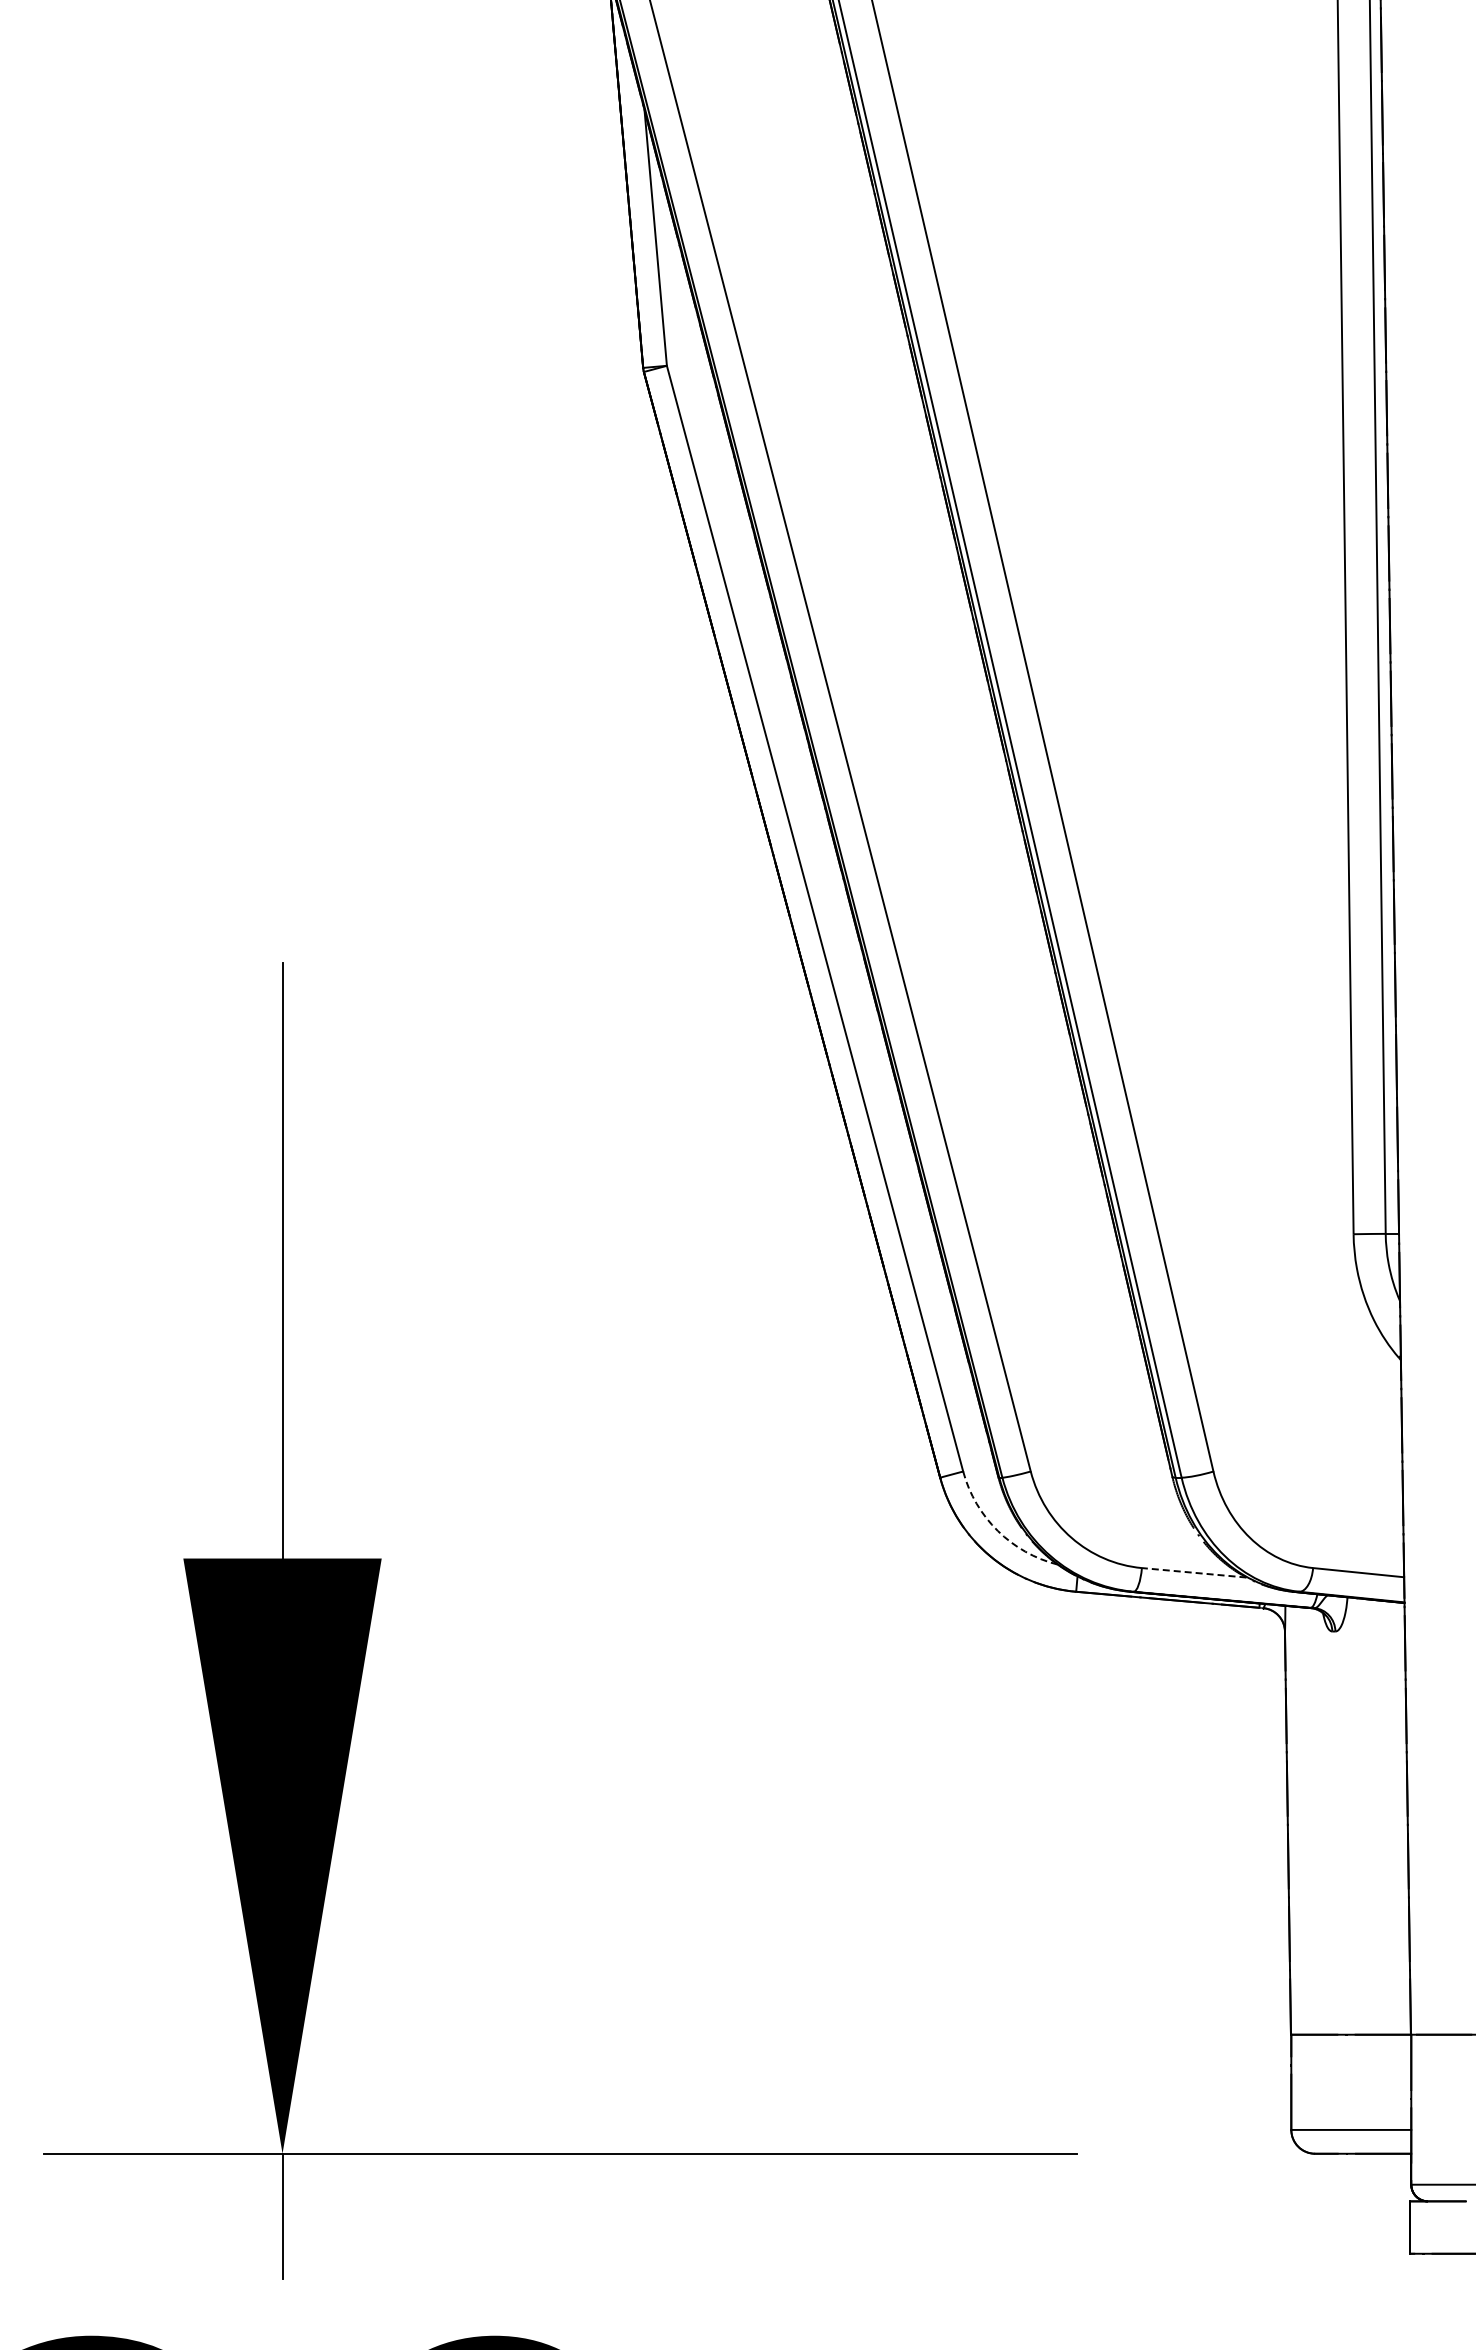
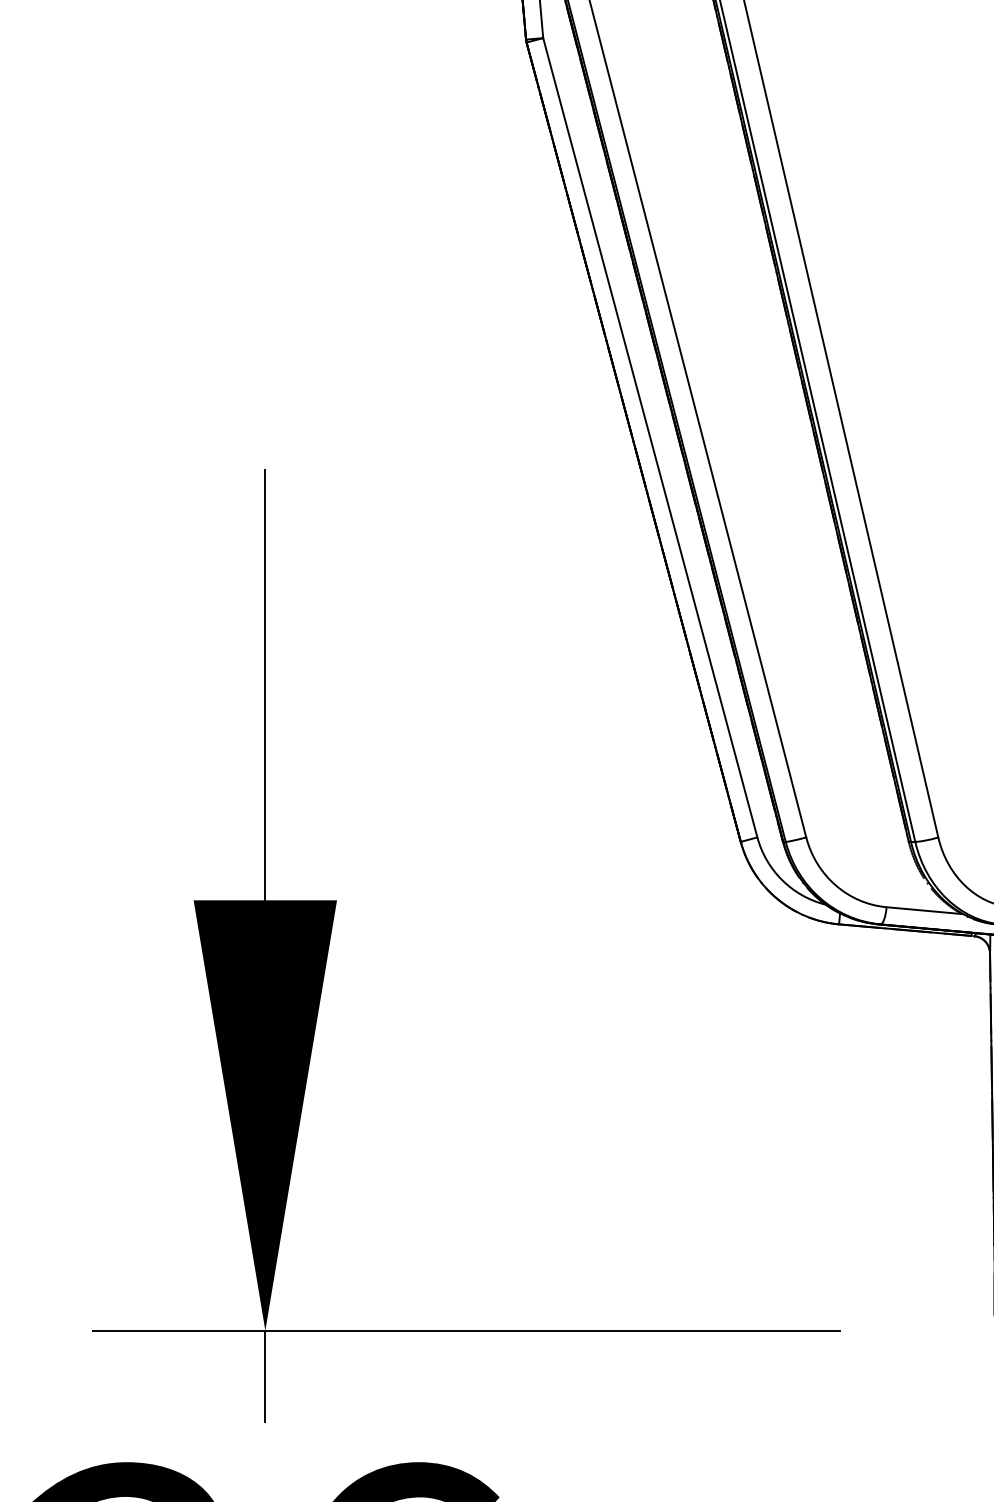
arc: (997, 1530) -> (782, 880), dashed -> solid
line: (1193, 1572) -> (923, 910), dashed -> solid

